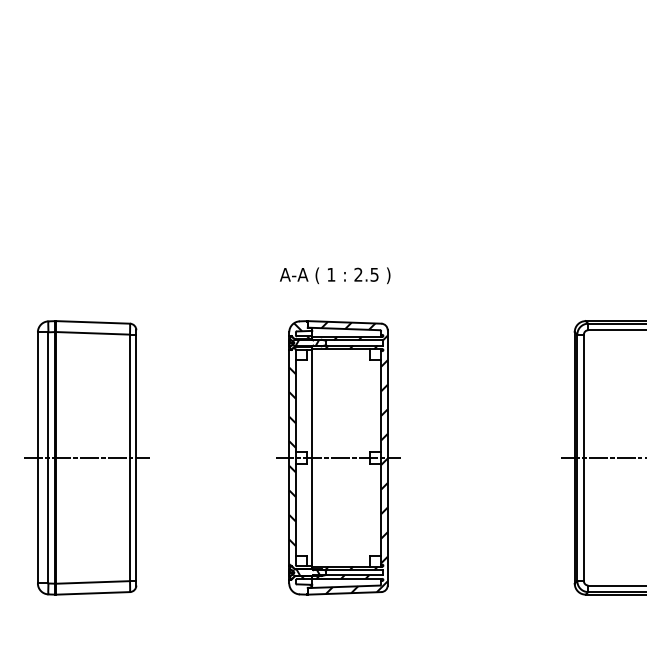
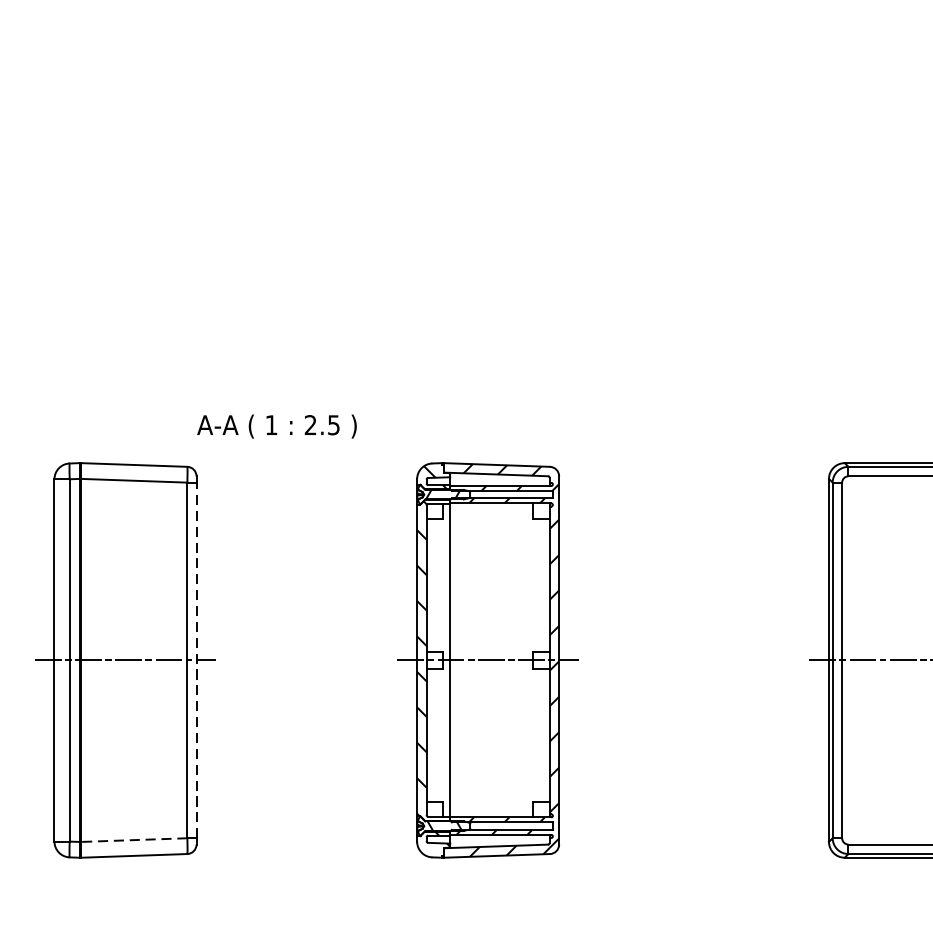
text: (335, 275) -> (277, 426), moved
line: (136, 457) -> (196, 659), solid -> dashed
line: (93, 582) -> (134, 840), solid -> dashed

